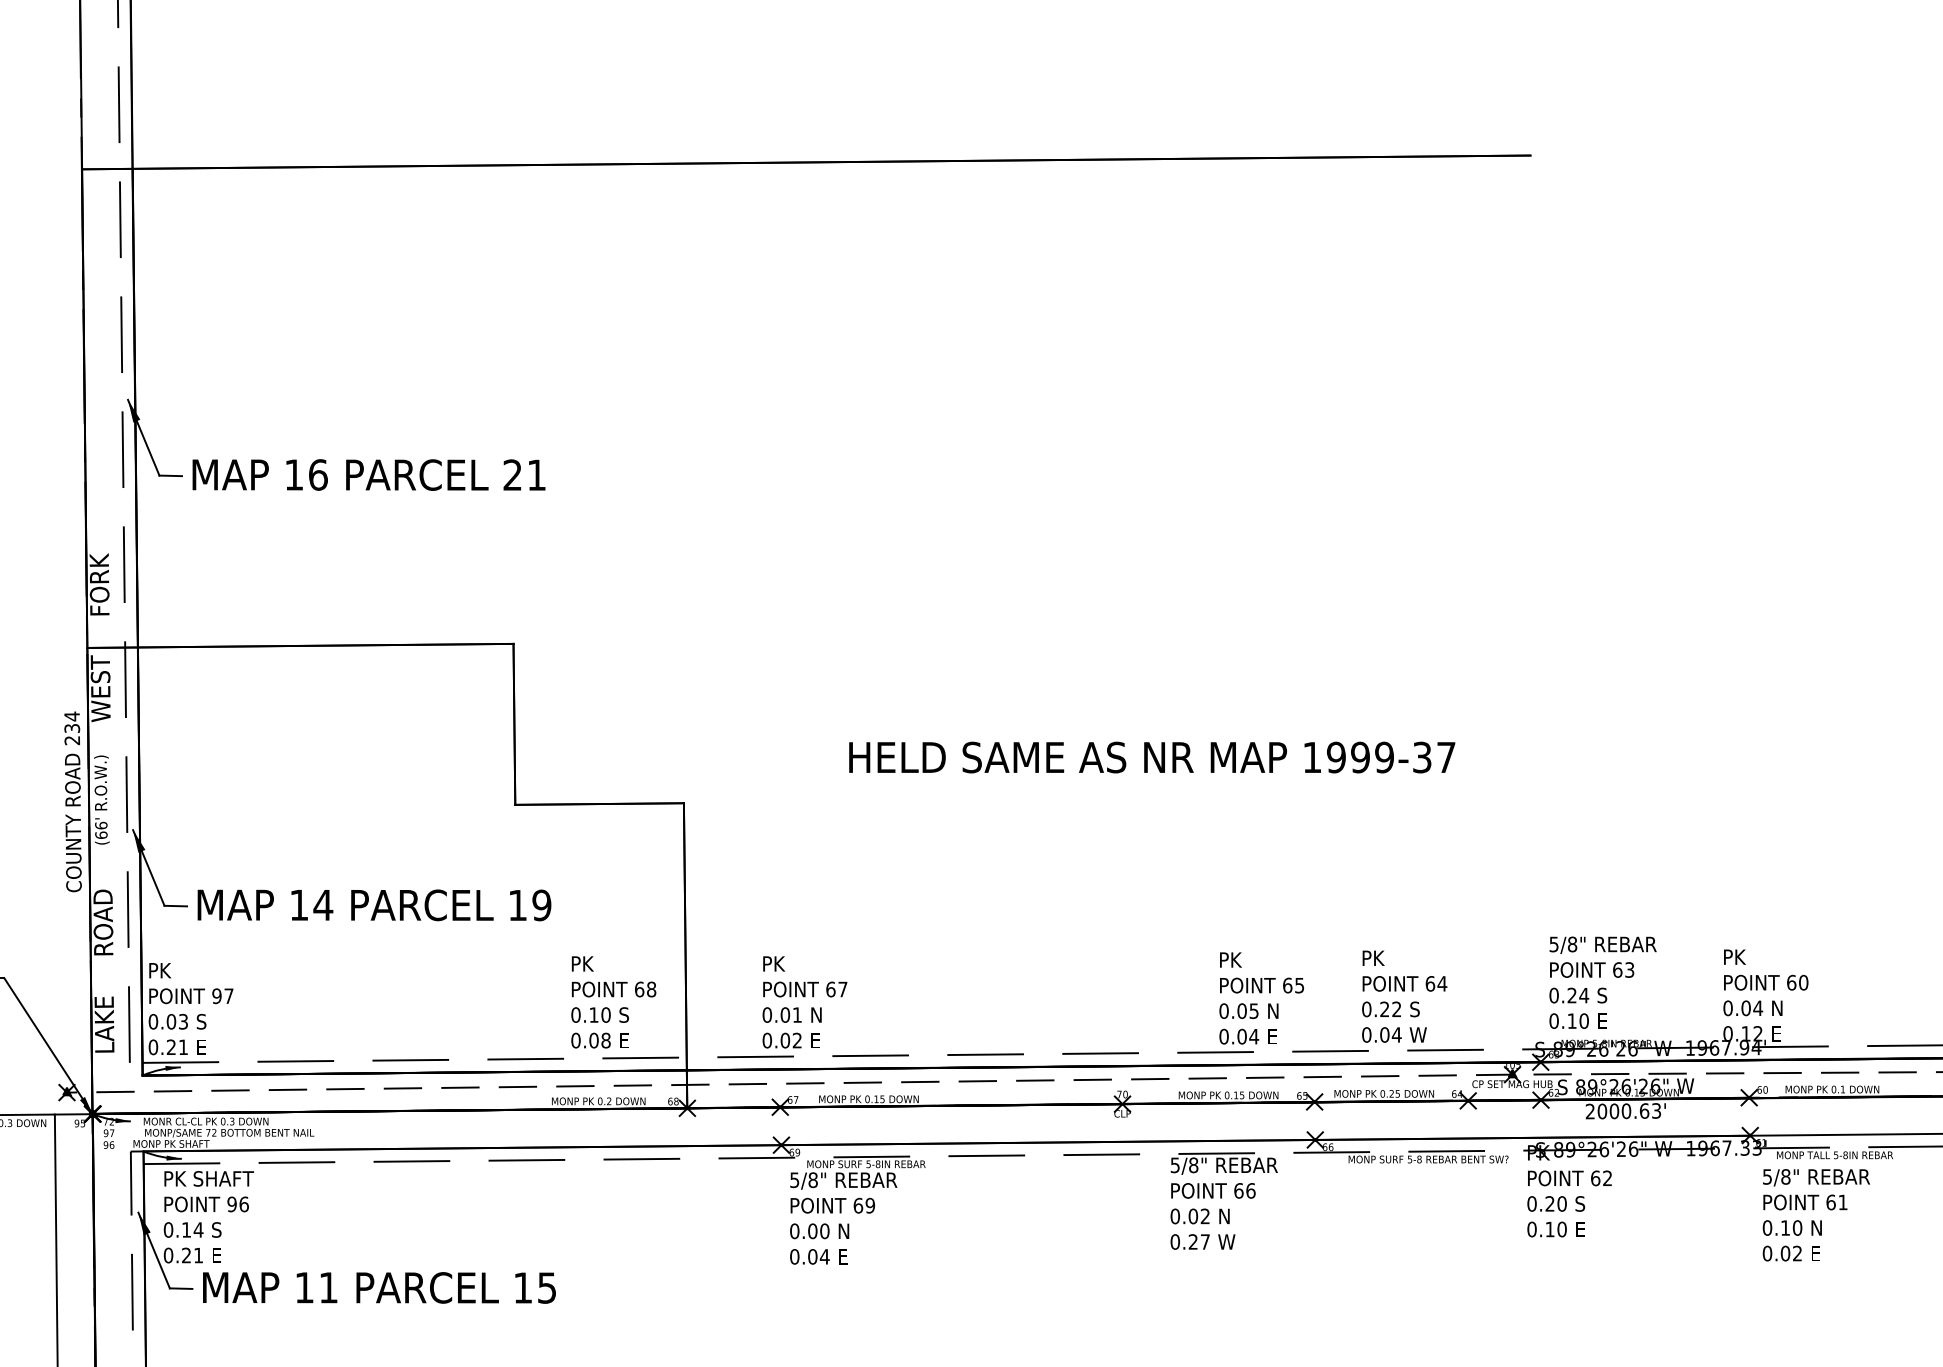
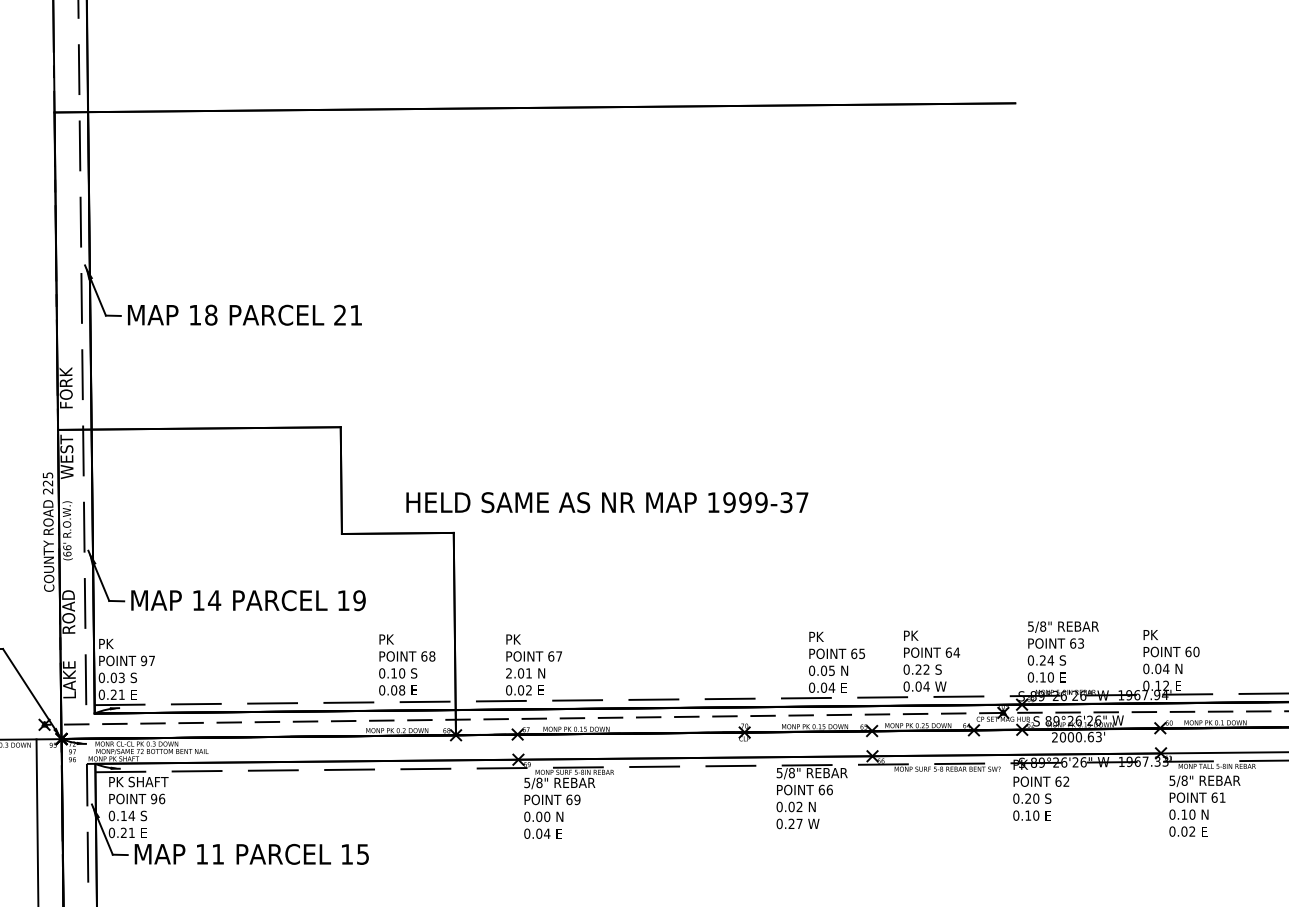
text: (318, 473) -> (211, 314), 16 -> 18
text: (71, 722) -> (47, 479), 234 -> 225
text: (1152, 757) -> (607, 502), moved
text: (767, 1015) -> (509, 673), 0.01 -> 2.01

